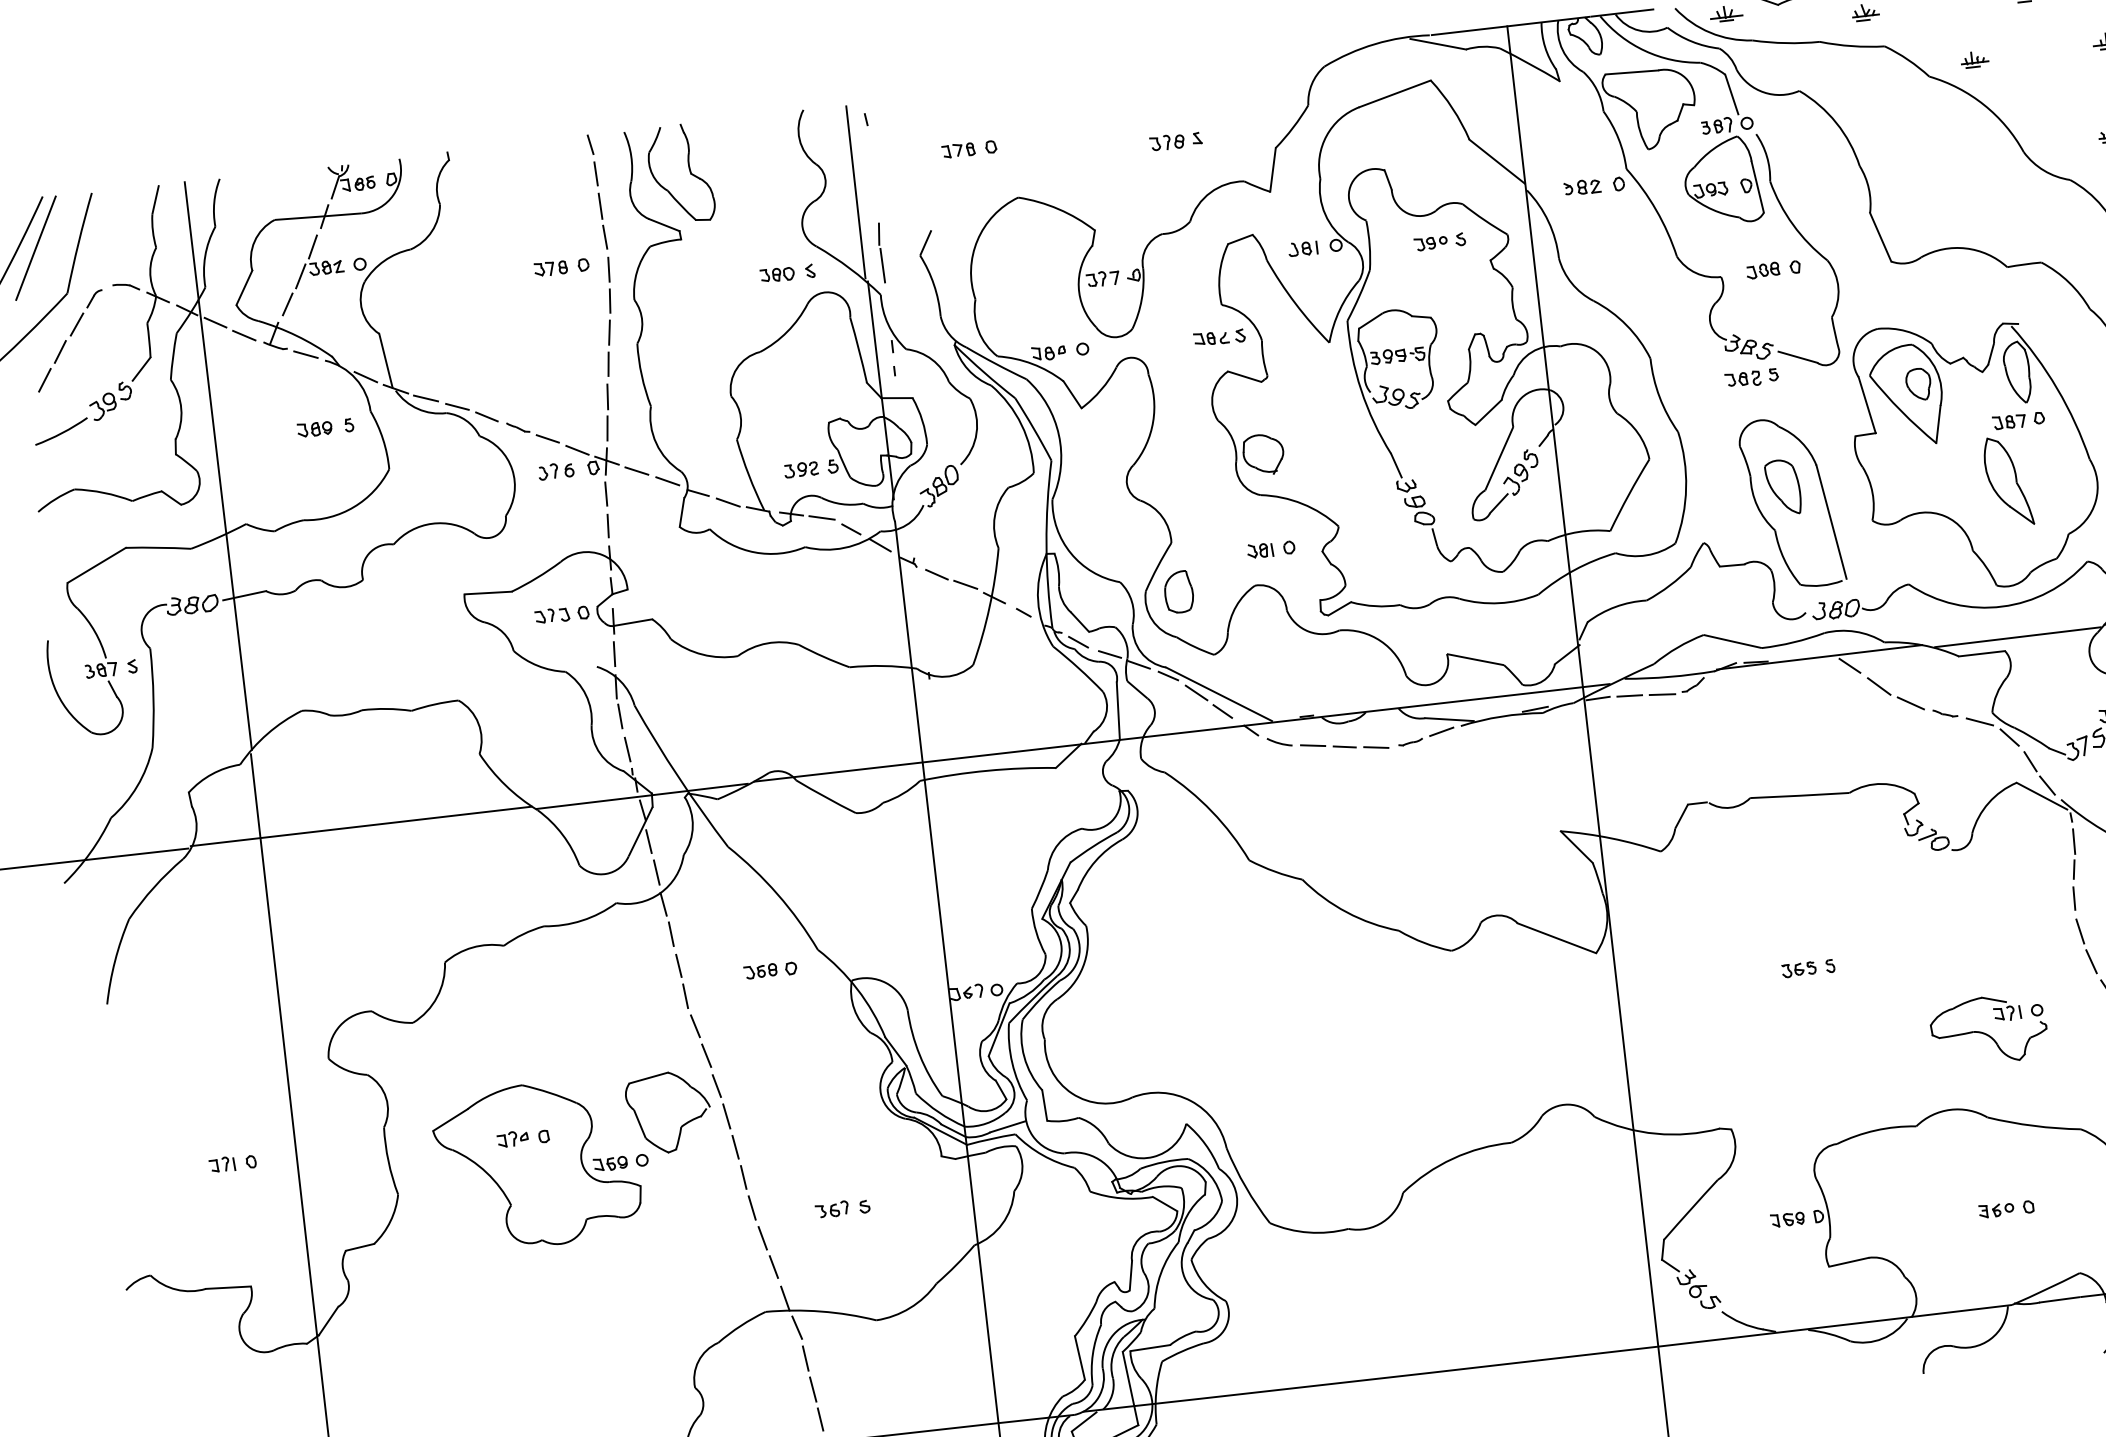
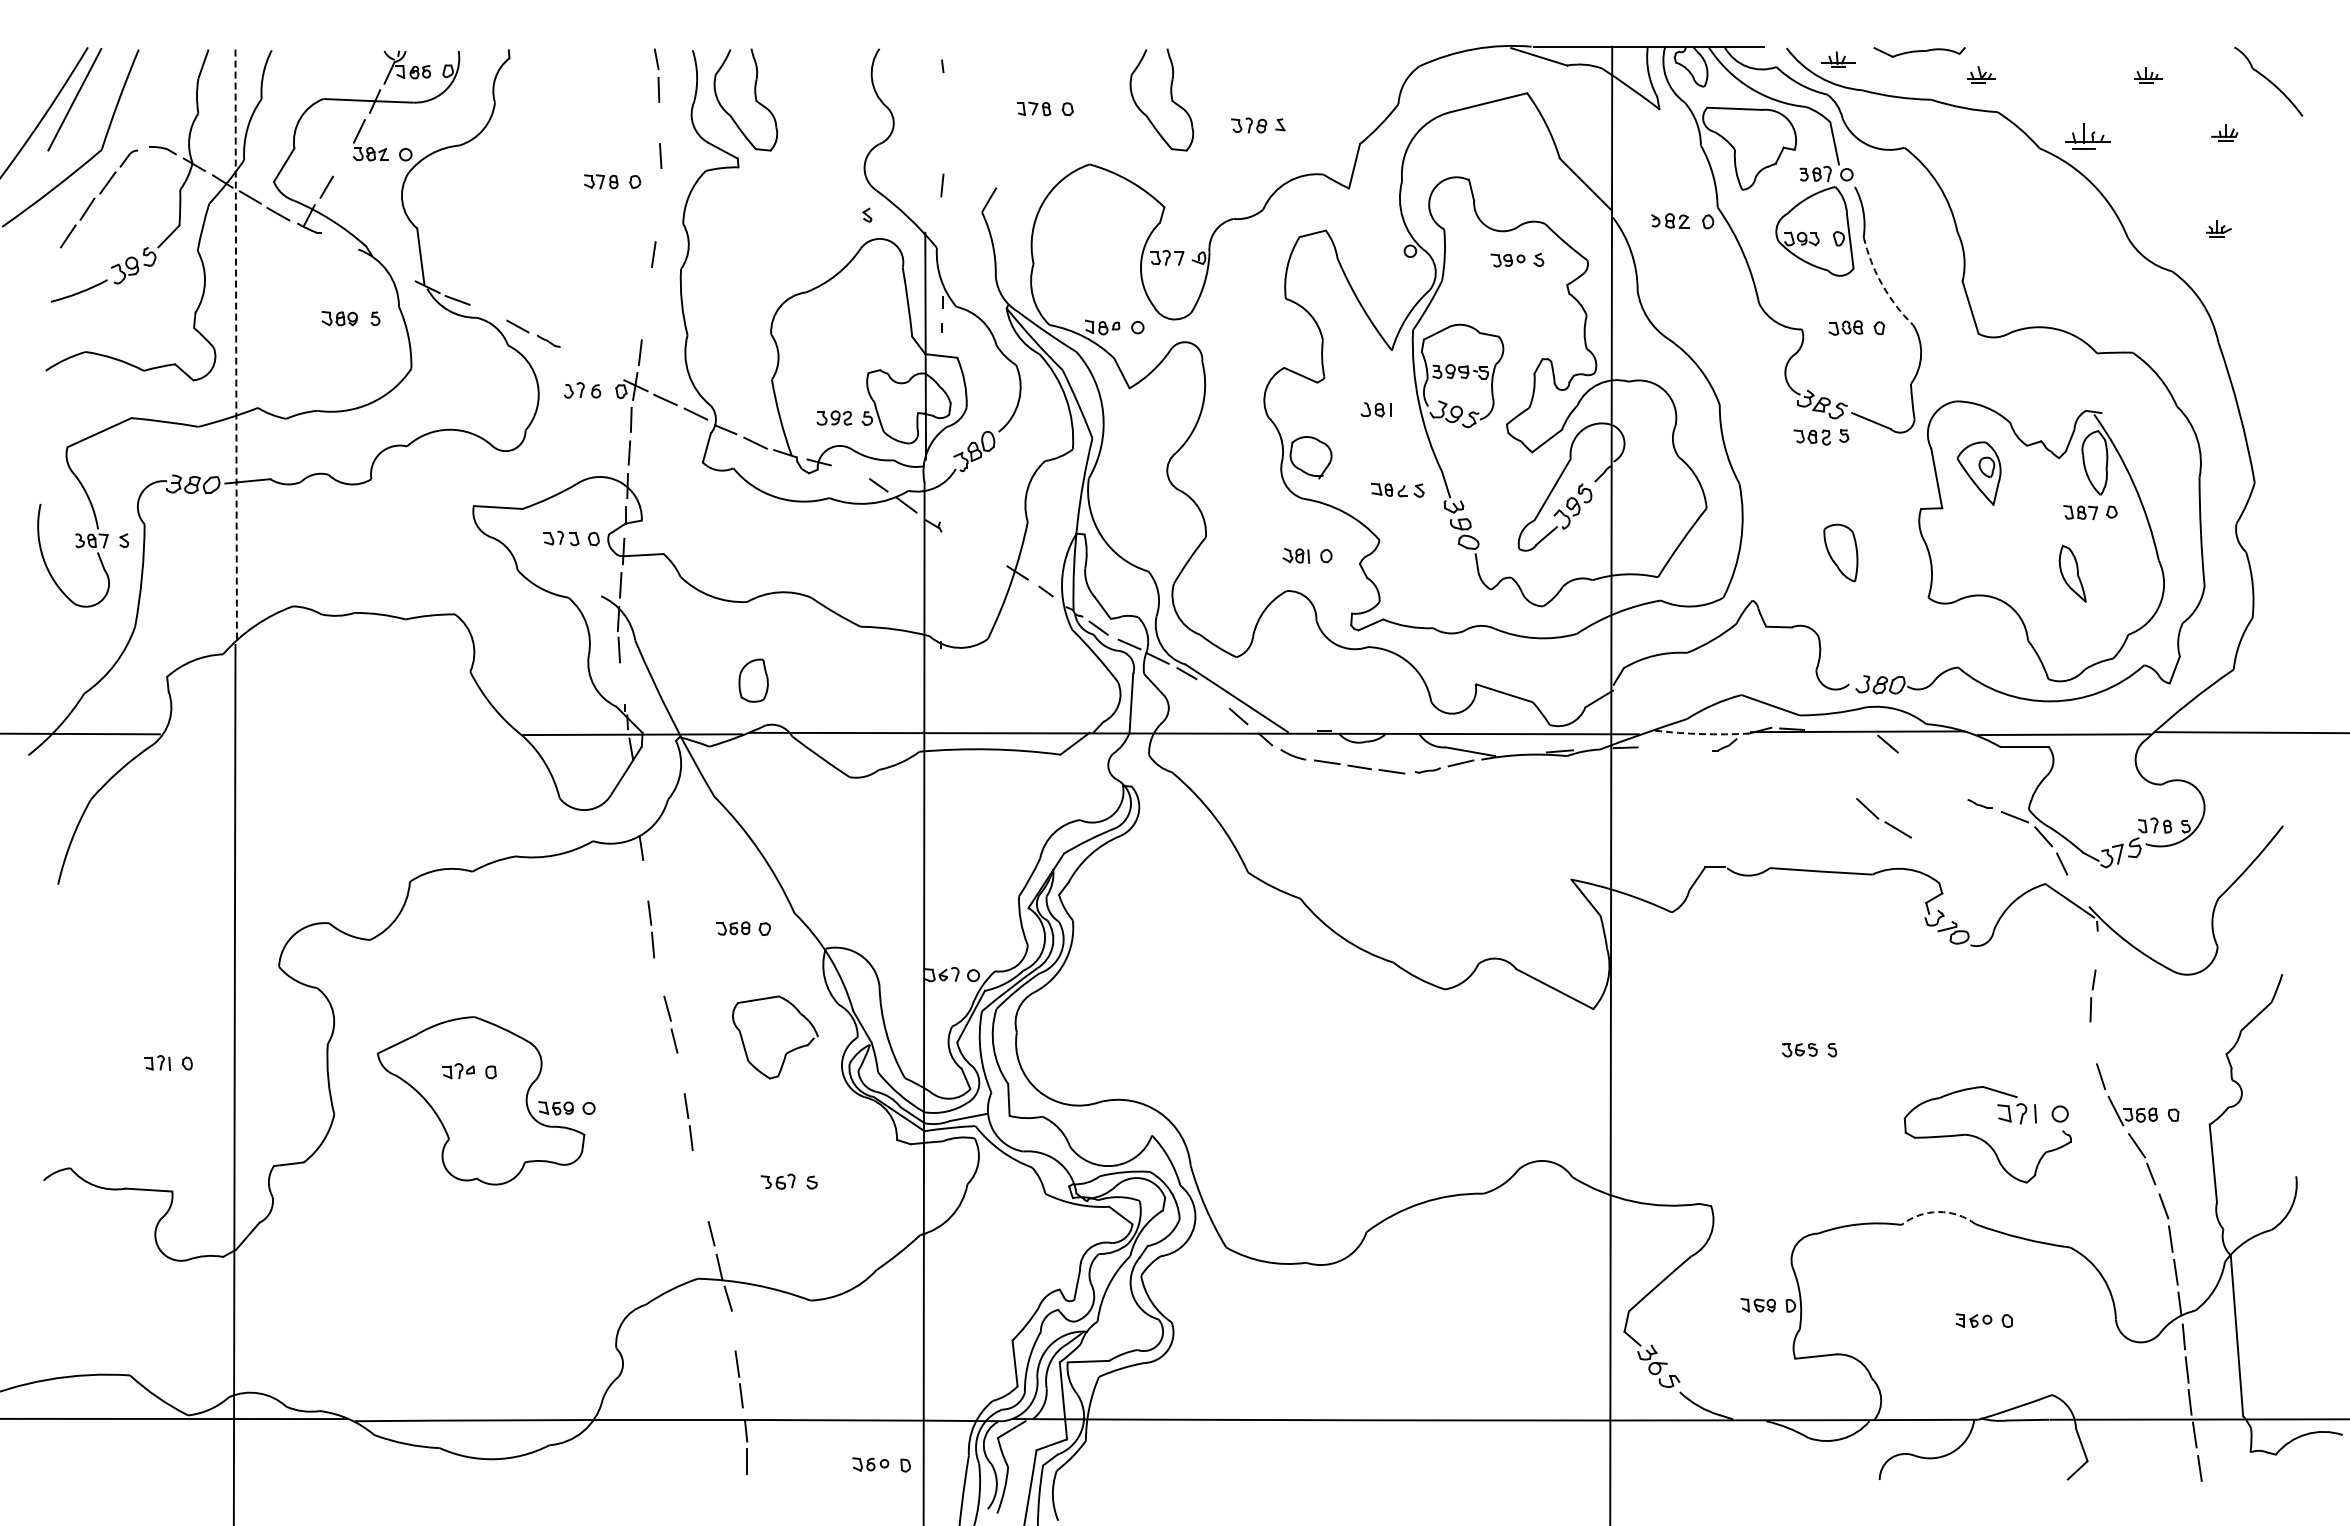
part: (1974, 59) -> (2088, 136), size x1.6
part: (1088, 123) -> (1170, 96), added
line: (855, 192) -> (923, 139), removed
line: (600, 206) -> (659, 123), removed
arc: (1793, 224) -> (1882, 284), solid -> dashed
part: (1302, 248) -> (1375, 409), moved
line: (882, 264) -> (942, 217), removed
line: (608, 269) -> (660, 189), removed
part: (776, 274) -> (832, 214), removed
line: (300, 275) -> (343, 159), removed
line: (610, 301) -> (658, 222), removed
part: (1219, 337) -> (1397, 489), moved
line: (305, 354) -> (339, 240), removed
line: (607, 363) -> (648, 286), removed
line: (365, 376) -> (398, 270), removed
part: (1906, 395) -> (1978, 473), size x0.6
line: (607, 397) -> (644, 320), removed
line: (457, 406) -> (488, 312), removed
line: (547, 439) -> (577, 356), removed
line: (577, 450) -> (606, 371), removed
line: (218, 466) -> (236, 345), solid -> dashed
part: (2008, 481) -> (2072, 573), size x0.6
line: (821, 517) -> (849, 469), removed
part: (1767, 519) -> (1820, 584), removed
line: (936, 574) -> (960, 541), removed
line: (965, 584) -> (989, 555), removed
part: (1178, 591) -> (753, 680), moved
arc: (1669, 677) -> (1701, 734), solid -> dashed
line: (1196, 693) -> (1213, 694), removed
line: (1662, 694) -> (1692, 751), removed
part: (1895, 694) -> (1883, 818), moved
line: (1629, 695) -> (1658, 748), removed
line: (627, 749) -> (622, 684), removed
line: (2047, 785) -> (2076, 890), removed
line: (360, 826) -> (339, 732), removed
line: (648, 841) -> (633, 781), removed
line: (2074, 841) -> (2097, 951), removed
line: (656, 872) -> (637, 814), removed
line: (2079, 931) -> (2092, 1044), removed
line: (671, 934) -> (645, 879), removed
line: (695, 1025) -> (659, 976), removed
part: (1988, 1029) -> (1987, 1134), size x1.4
arc: (1950, 1110) -> (1938, 1212), solid -> dashed
line: (726, 1116) -> (680, 1073), removed
part: (681, 1125) -> (786, 1052), moved
line: (752, 1208) -> (696, 1170), removed
line: (762, 1237) -> (703, 1202), removed
line: (804, 1358) -> (732, 1331), removed

